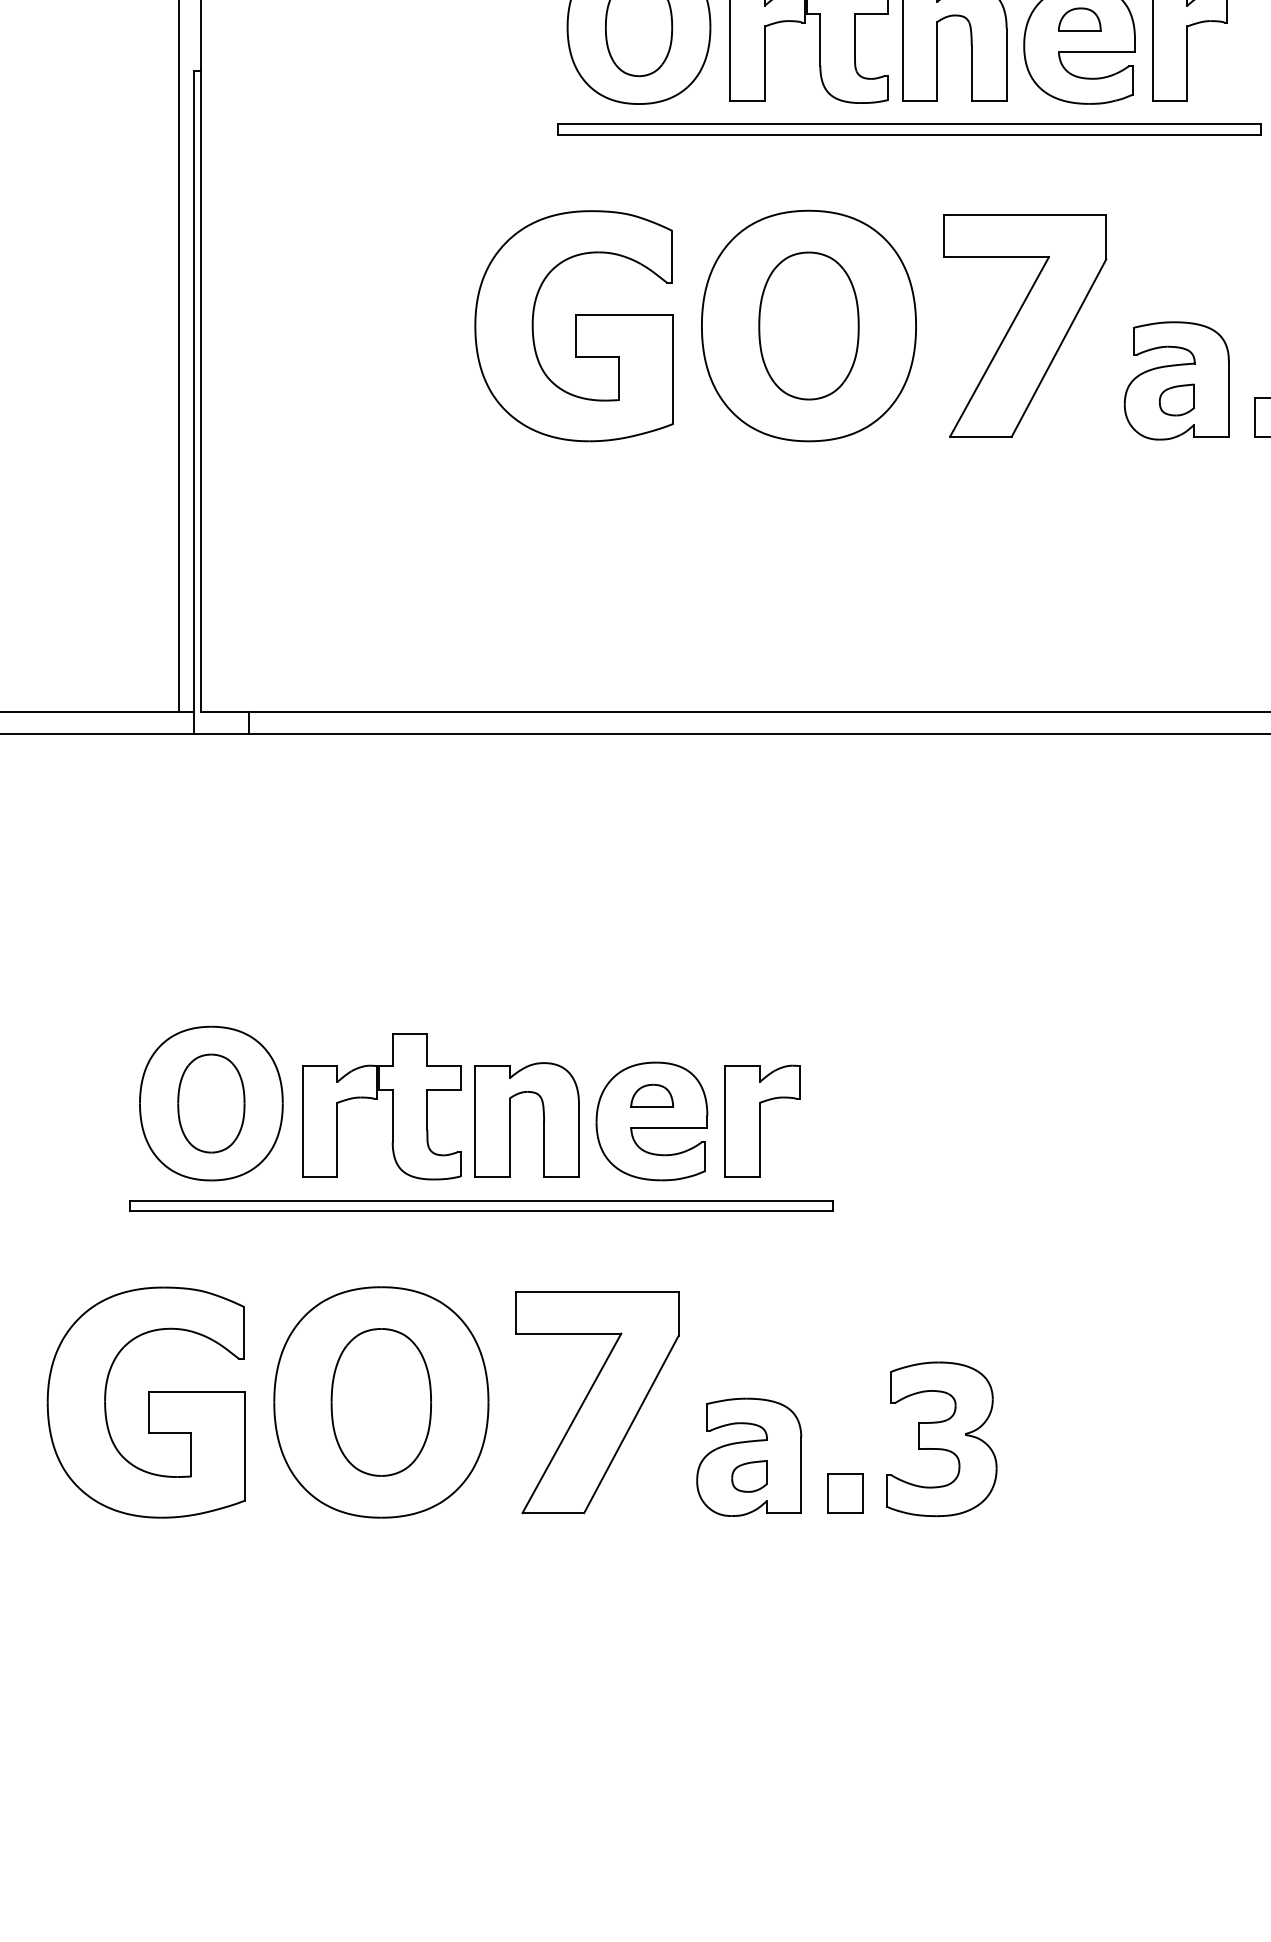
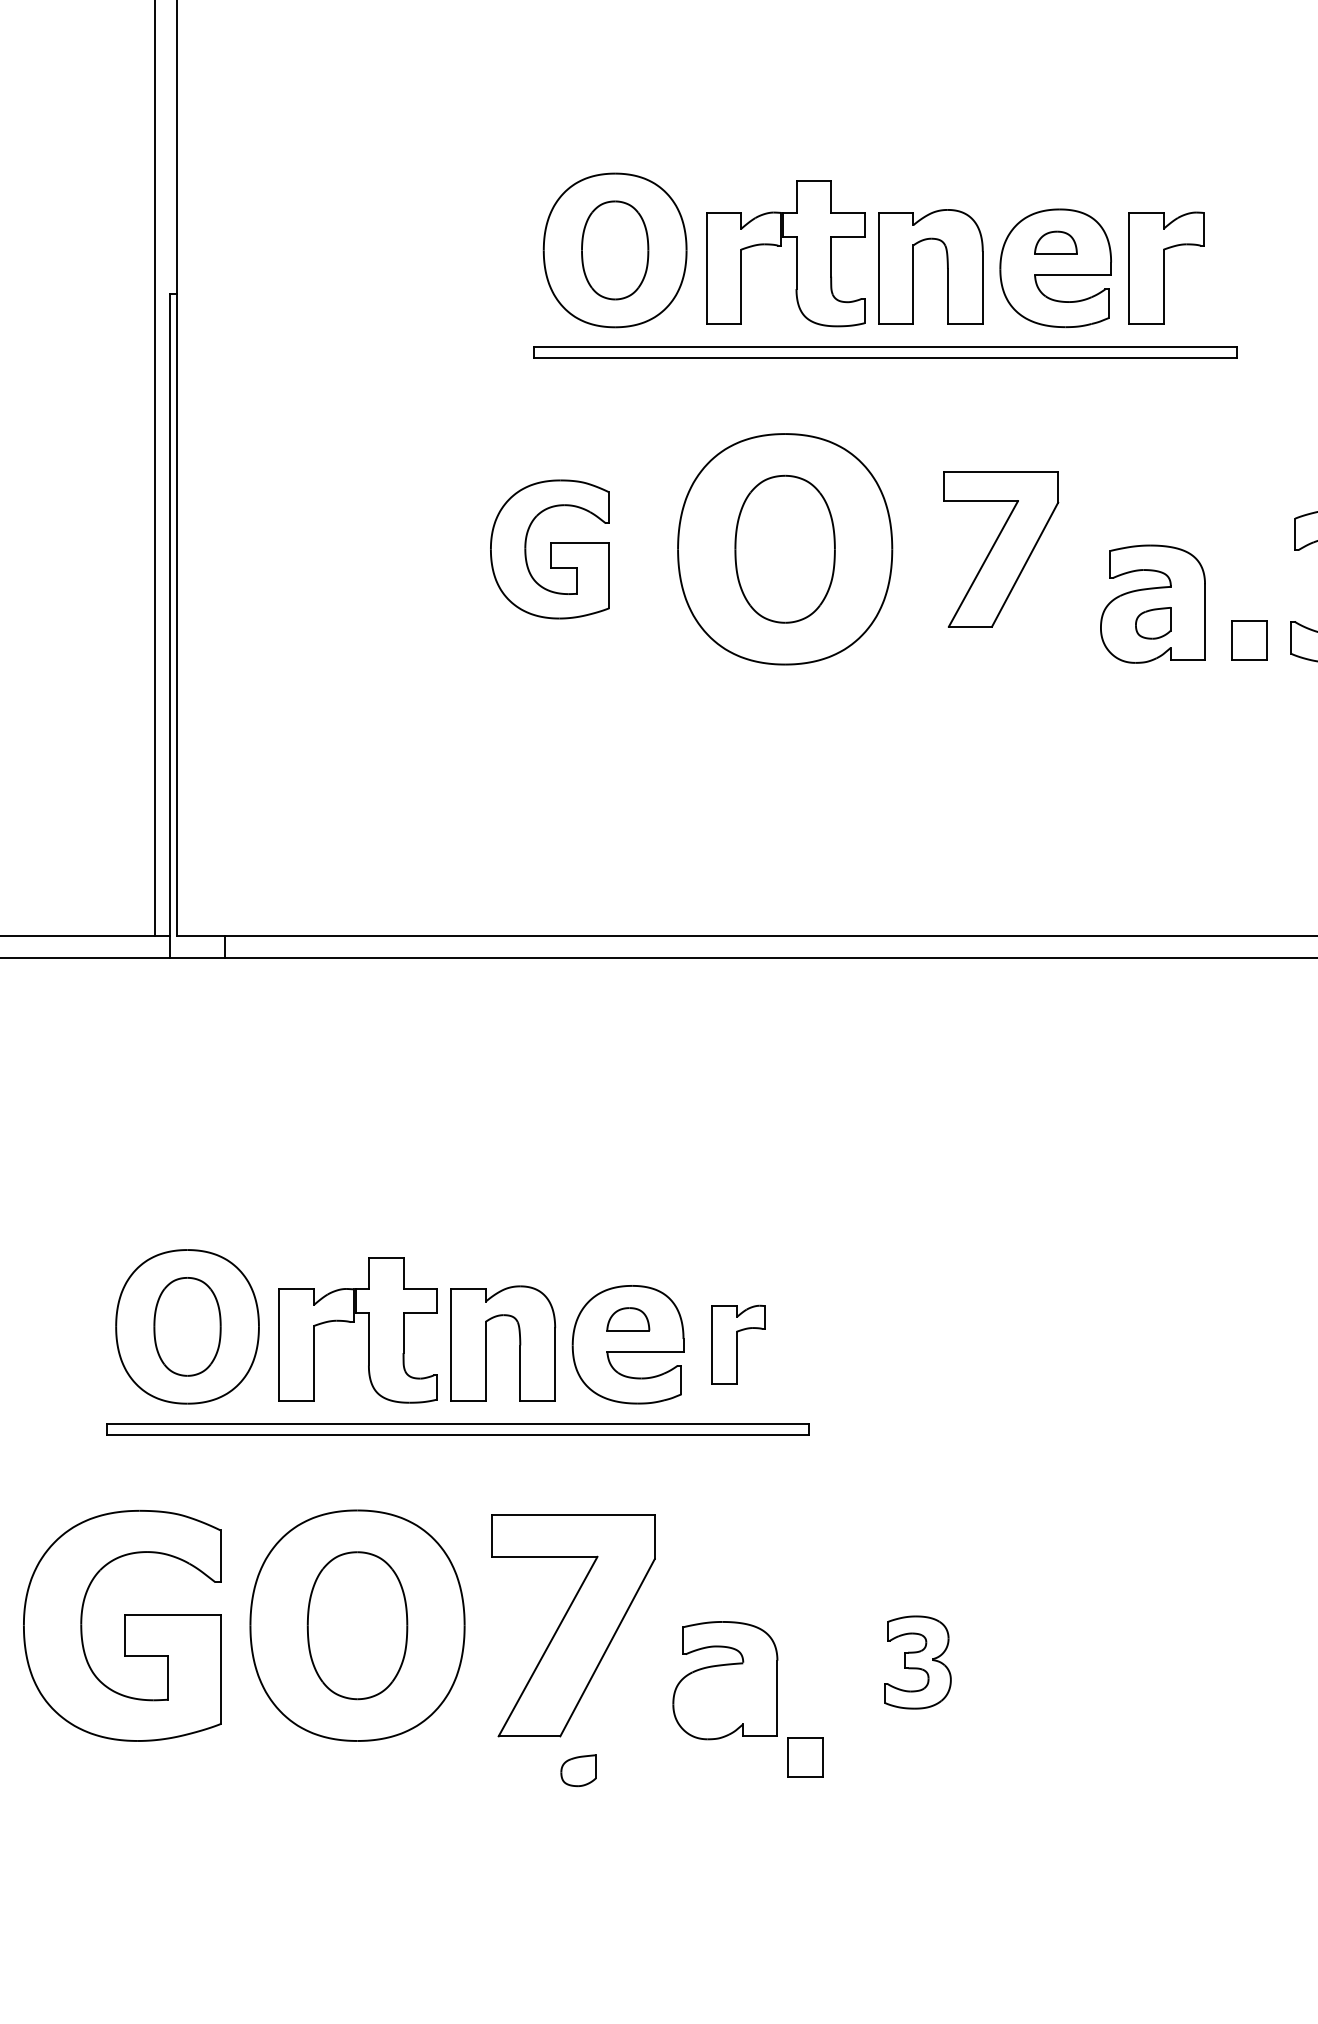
part: (573, 326) -> (549, 549), size x0.6
part: (1025, 326) -> (1001, 549), size x0.7
part: (762, 1121) -> (738, 1344), size x0.7
part: (941, 1439) -> (917, 1662), size x0.6
part: (749, 1476) -> (578, 1770), moved
part: (845, 1493) -> (805, 1757), moved

